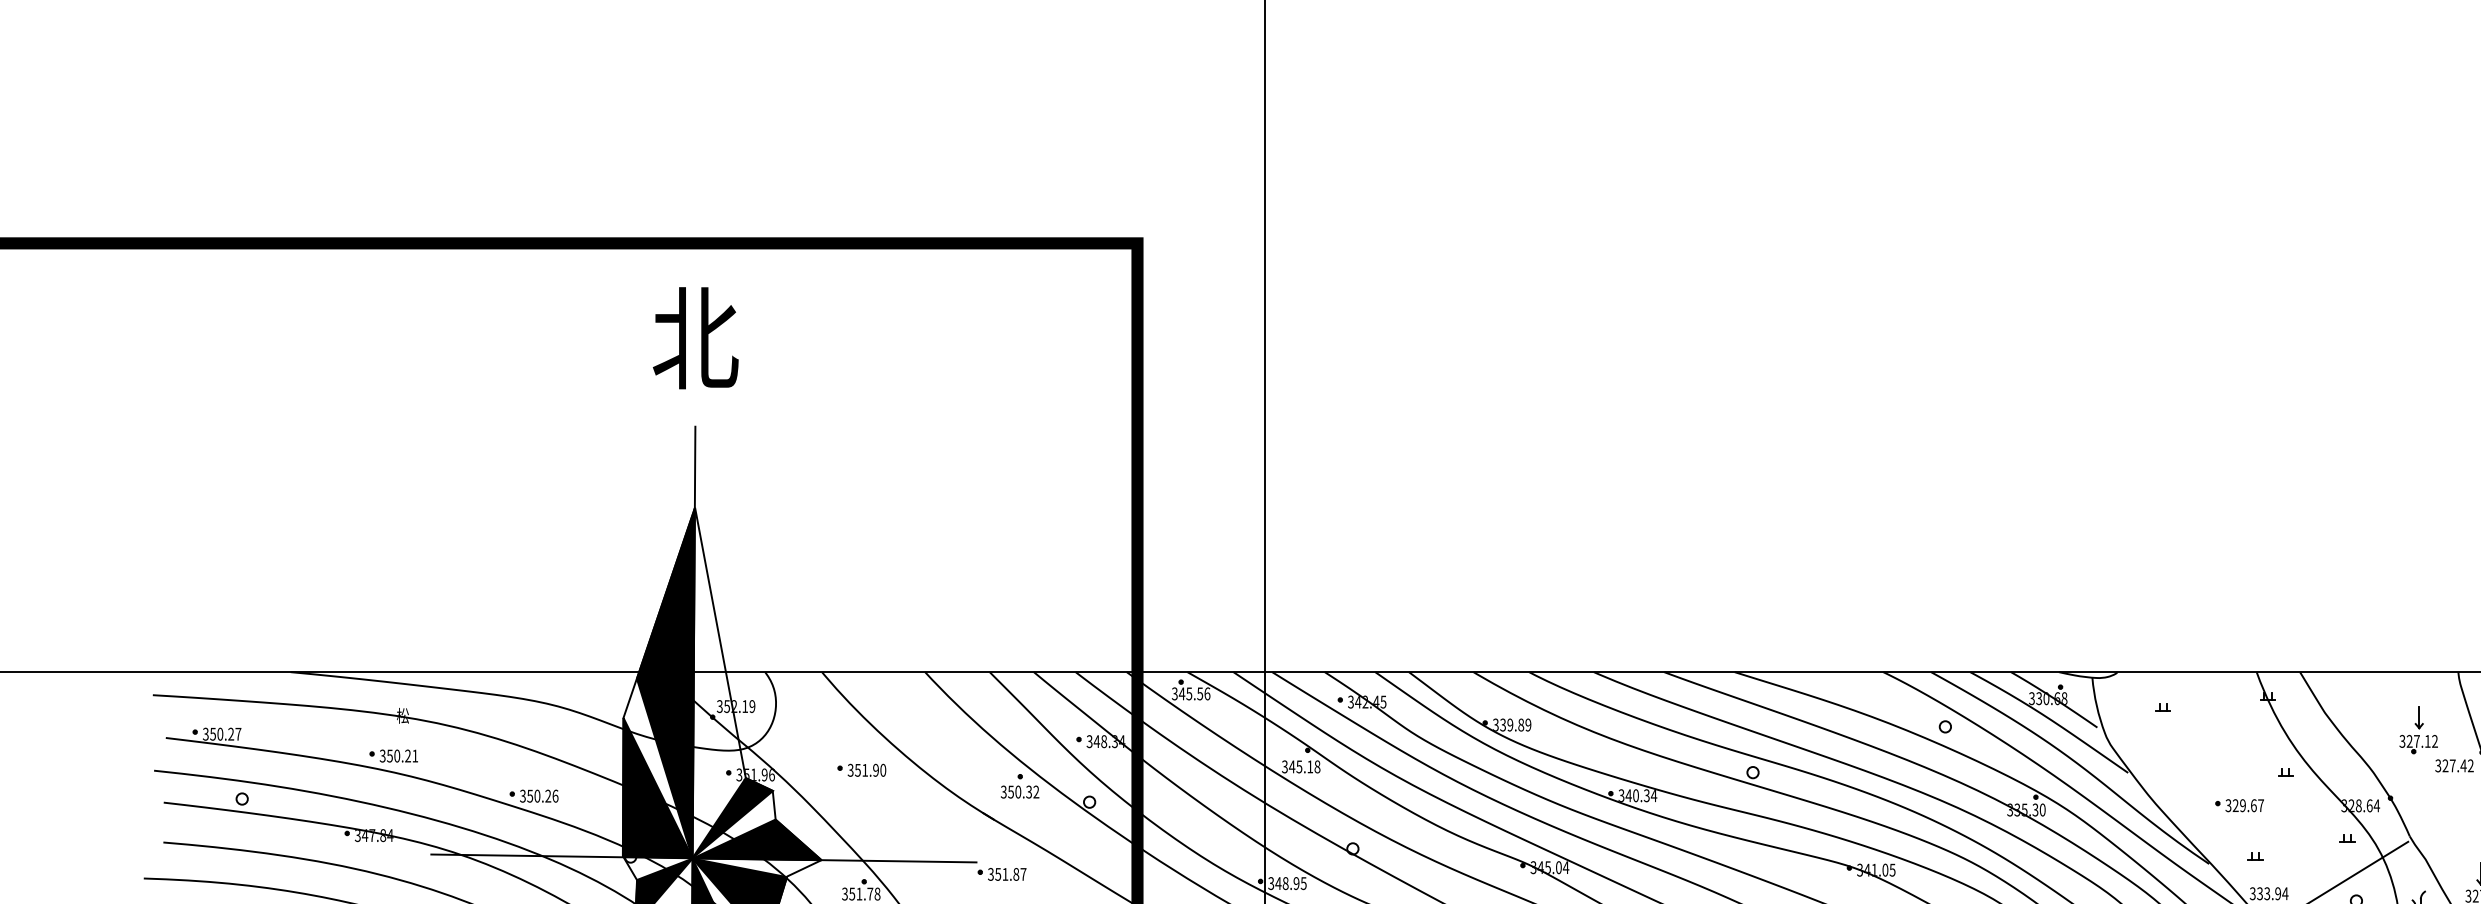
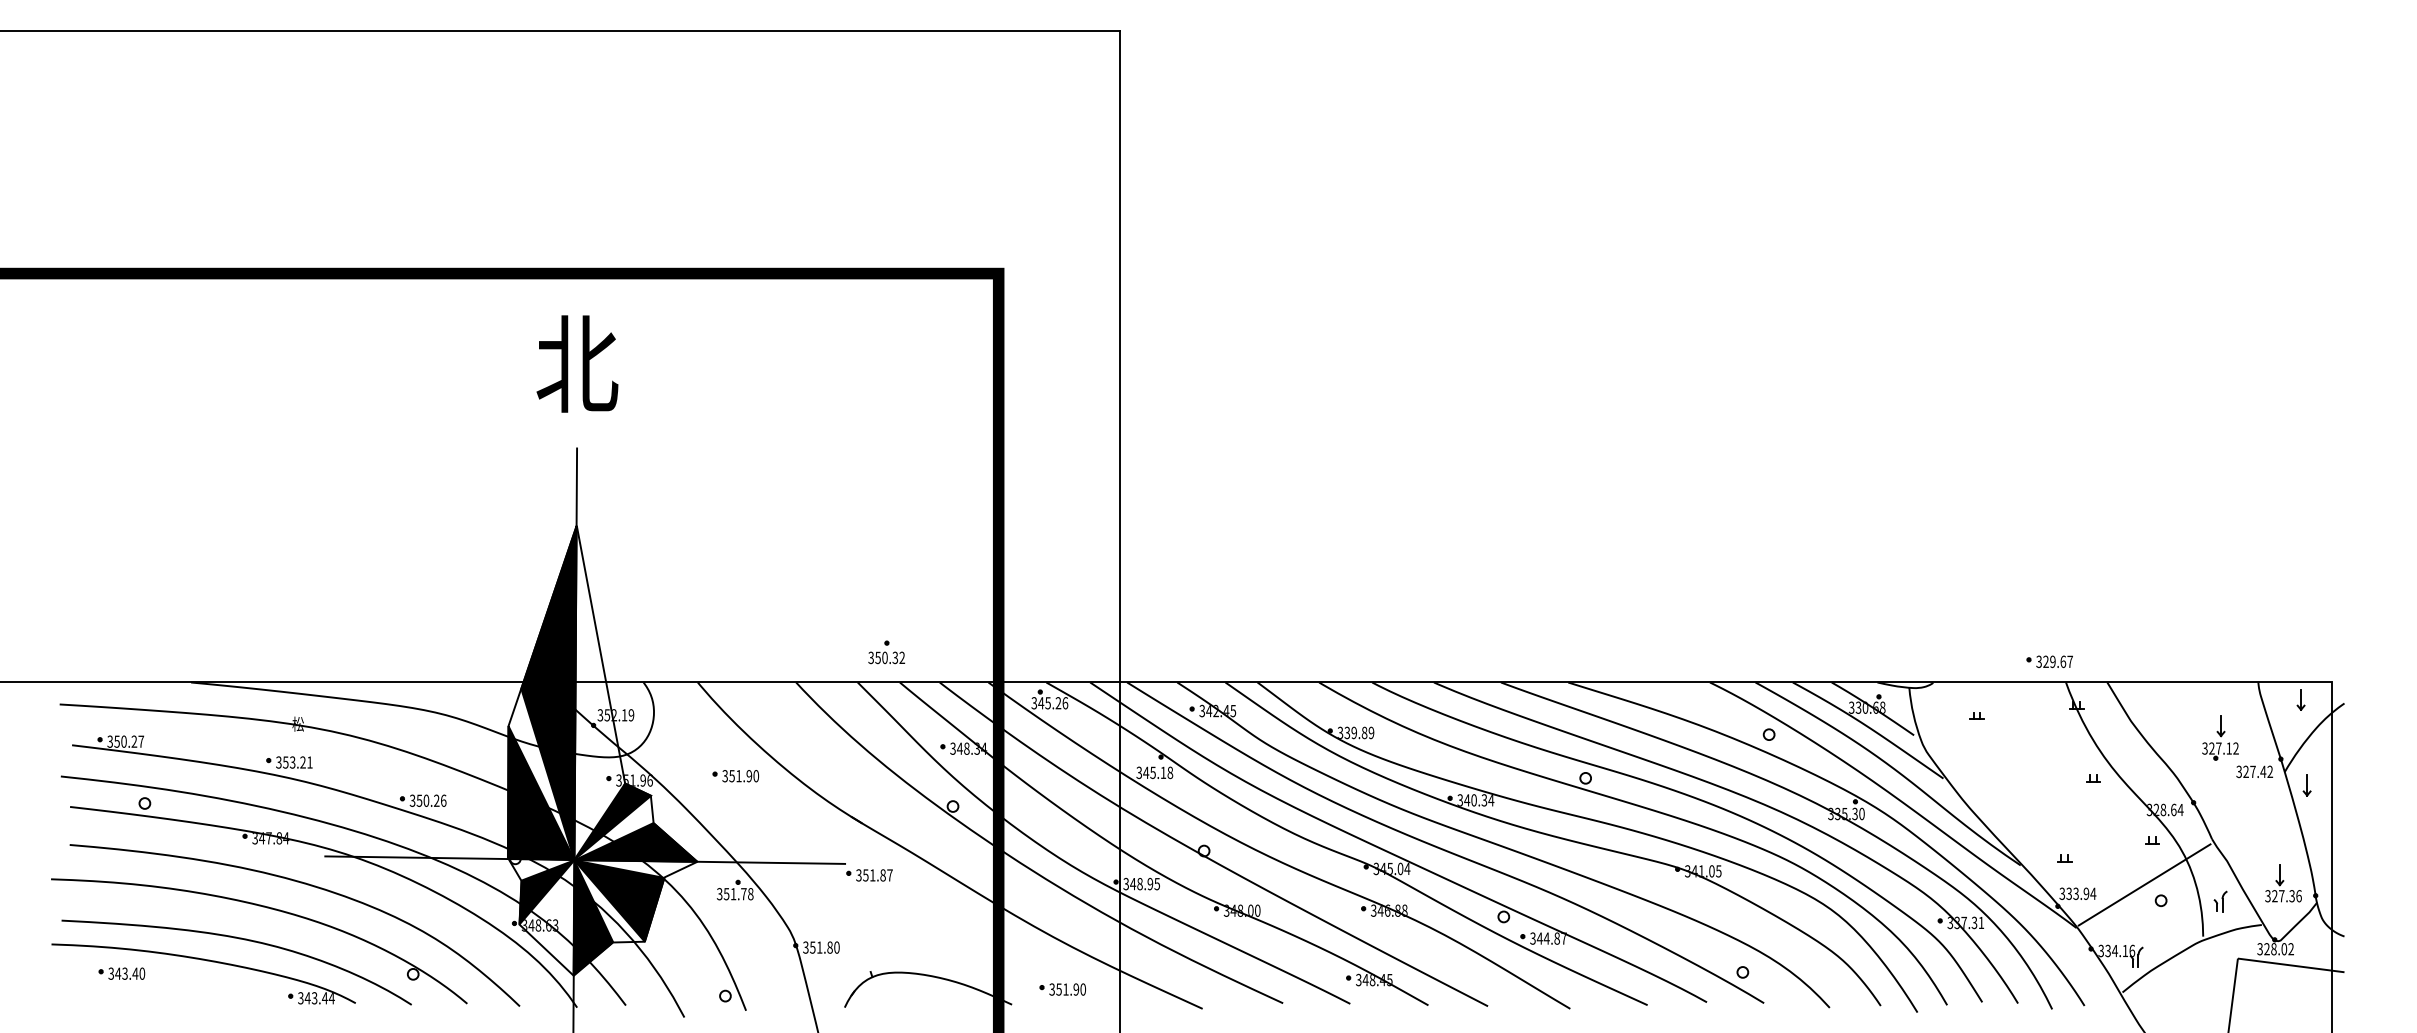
text: (1200, 694) -> (1058, 703), 345.56 -> 345.26
text: (396, 756) -> (292, 762), 350.21 -> 353.21
part: (1019, 786) -> (886, 652), moved
part: (2239, 805) -> (2049, 661), moved

